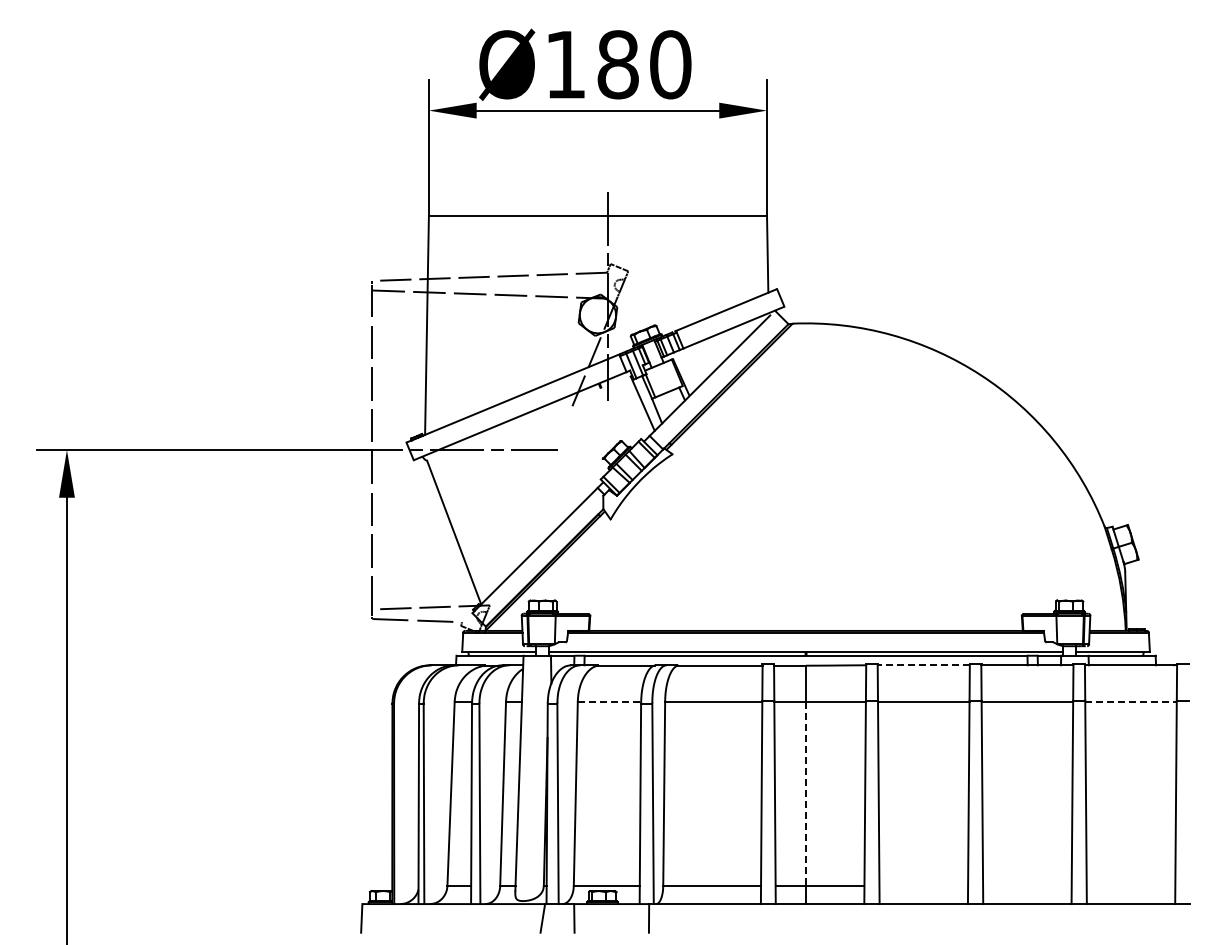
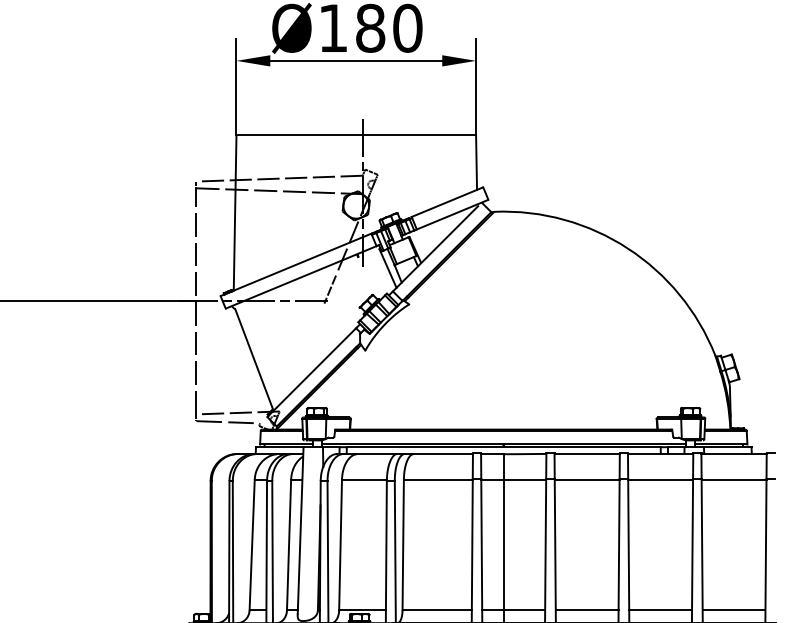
line: (560, 433) -> (329, 289), added
line: (923, 665) -> (586, 454), dashed -> solid
line: (609, 701) -> (364, 479), dashed -> solid
line: (1131, 701) -> (734, 479), dashed -> solid
line: (806, 794) -> (504, 545), dashed -> solid
line: (923, 885) -> (586, 610), added
line: (1027, 885) -> (660, 610), added
line: (1130, 885) -> (733, 610), added

